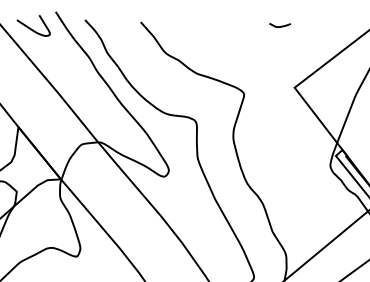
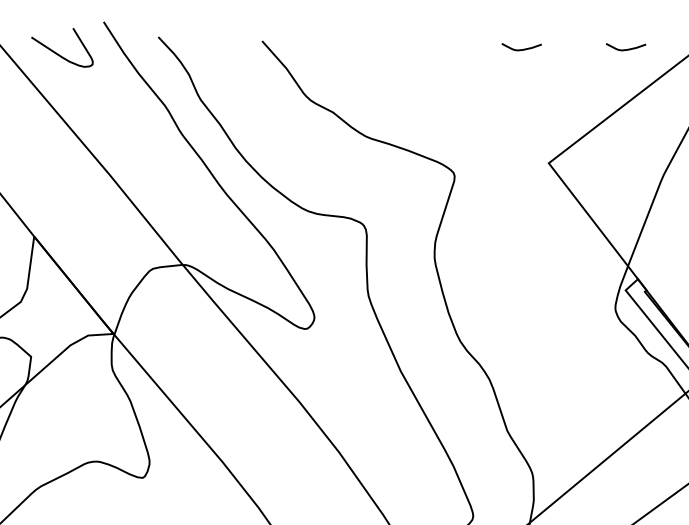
curve: (335, 26) -> (624, 49), added

